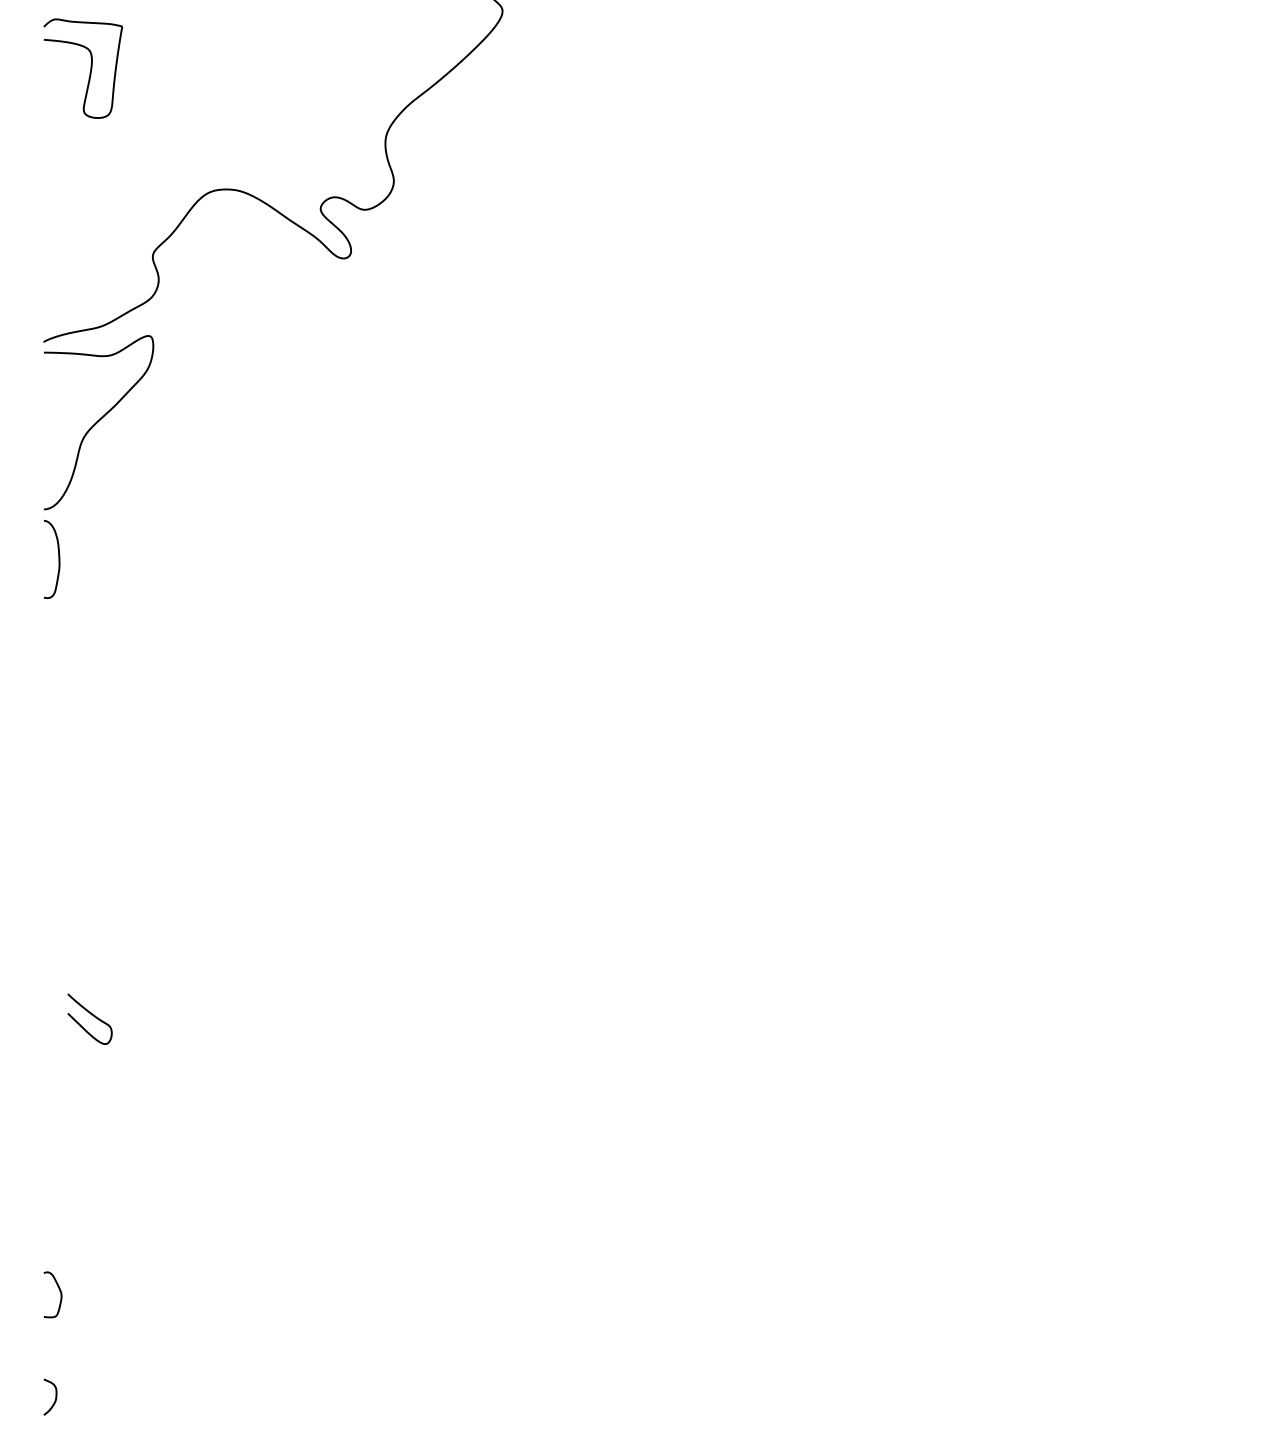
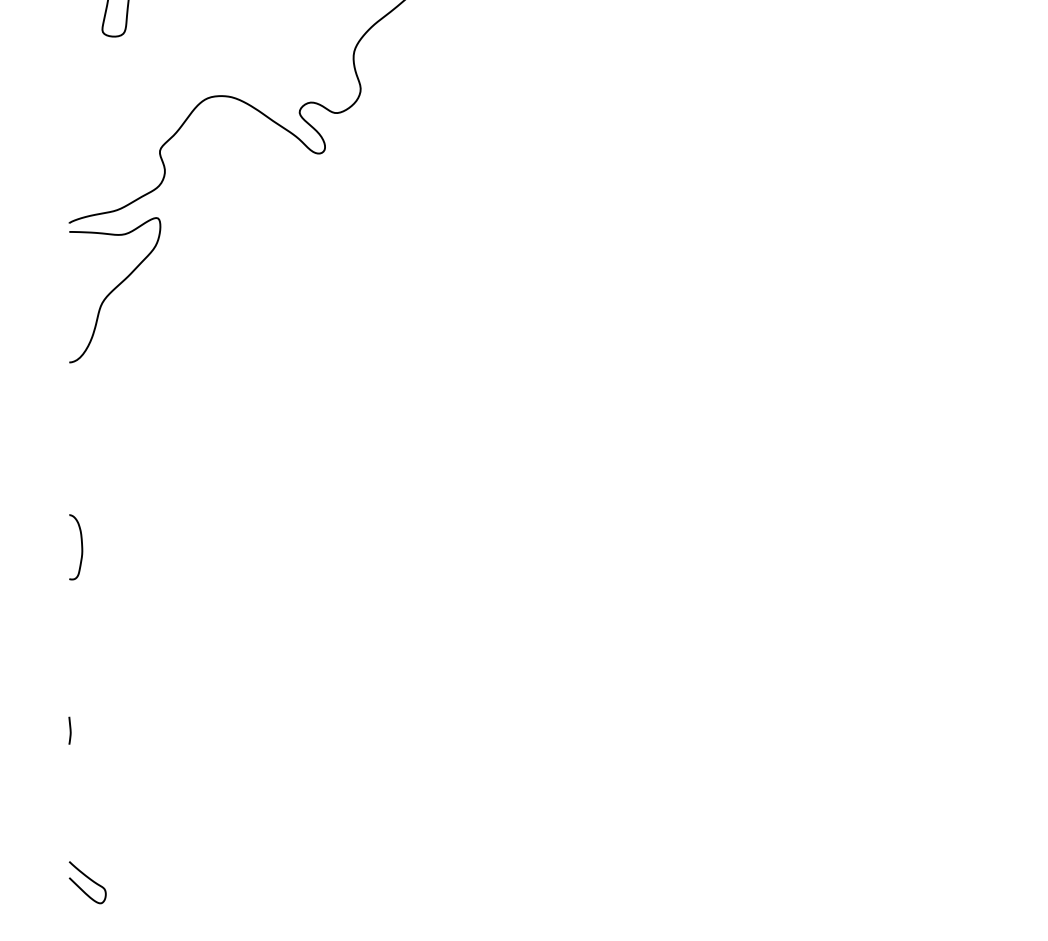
curve: (58, 559) -> (81, 547), moved
line: (44, 951) -> (69, 730), added
curve: (91, 1015) -> (88, 879), moved

